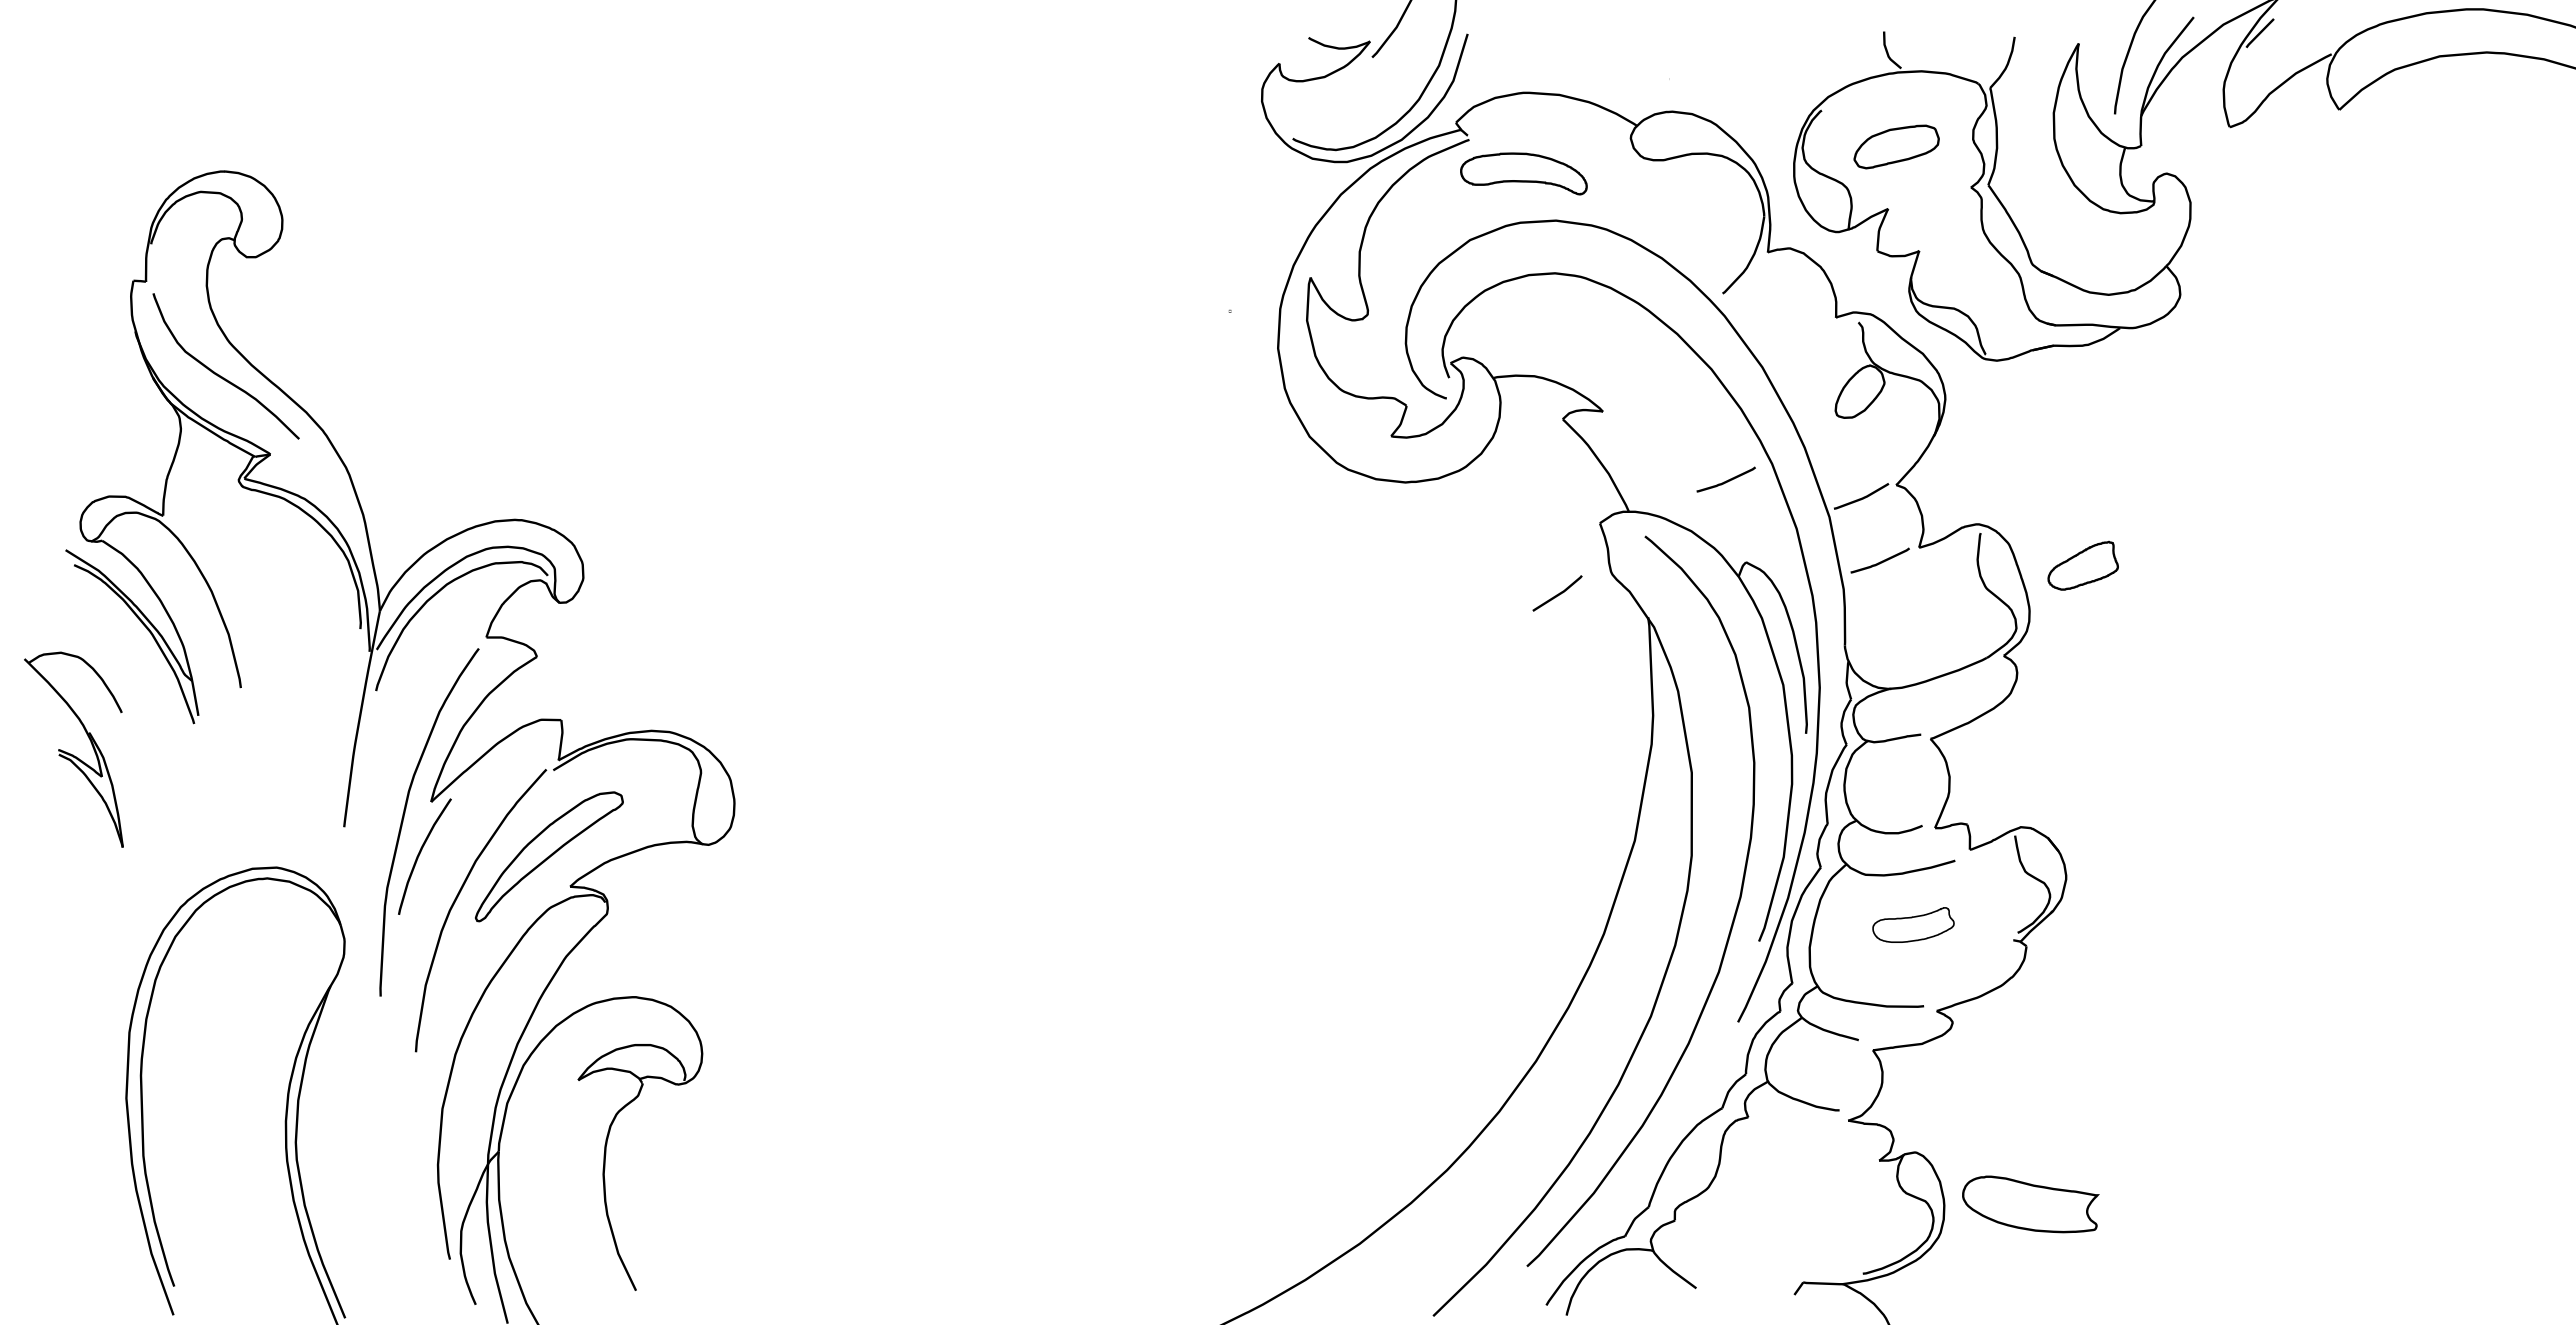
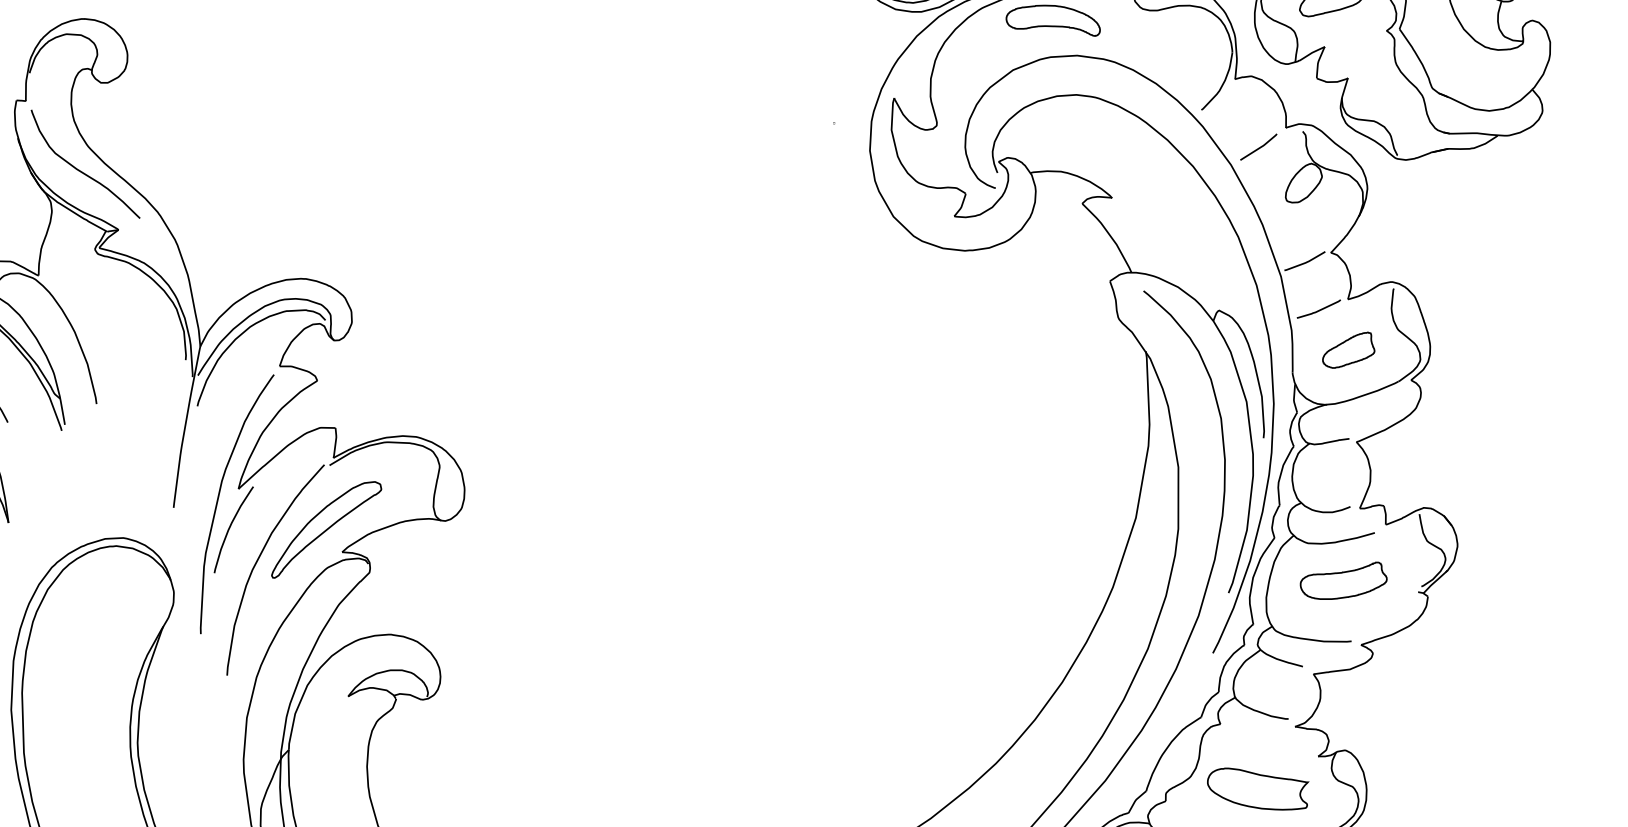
curve: (1726, 480) -> (1204, 249), removed
part: (2082, 565) -> (1348, 350), moved
curve: (1558, 593) -> (1259, 147), moved
part: (1913, 924) -> (1343, 580), size x1.43
part: (2030, 1204) -> (1257, 789), moved

